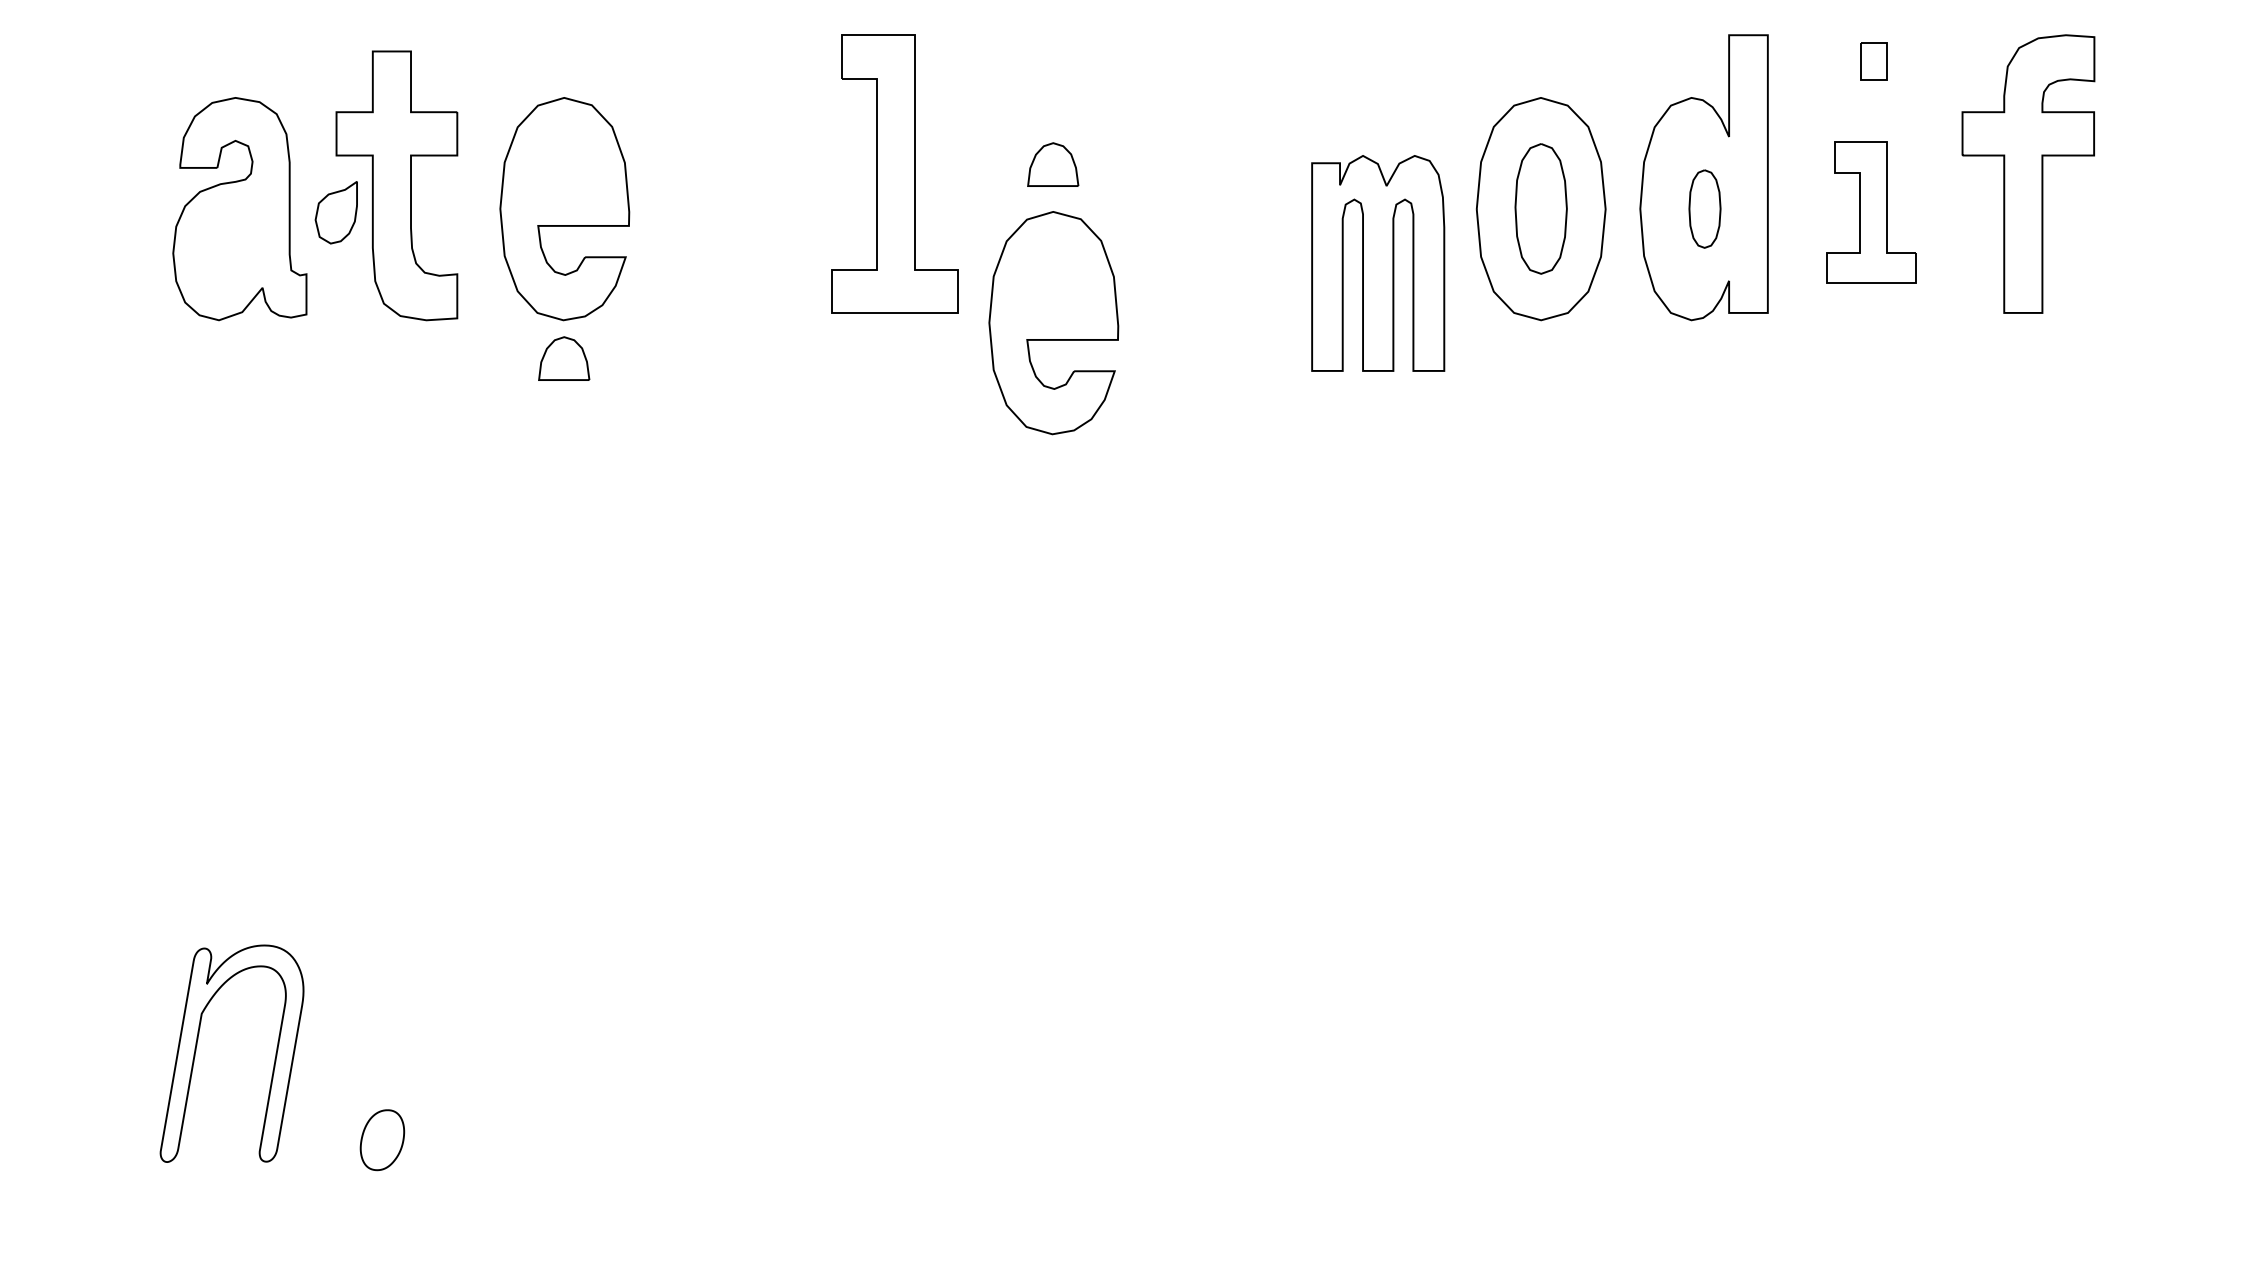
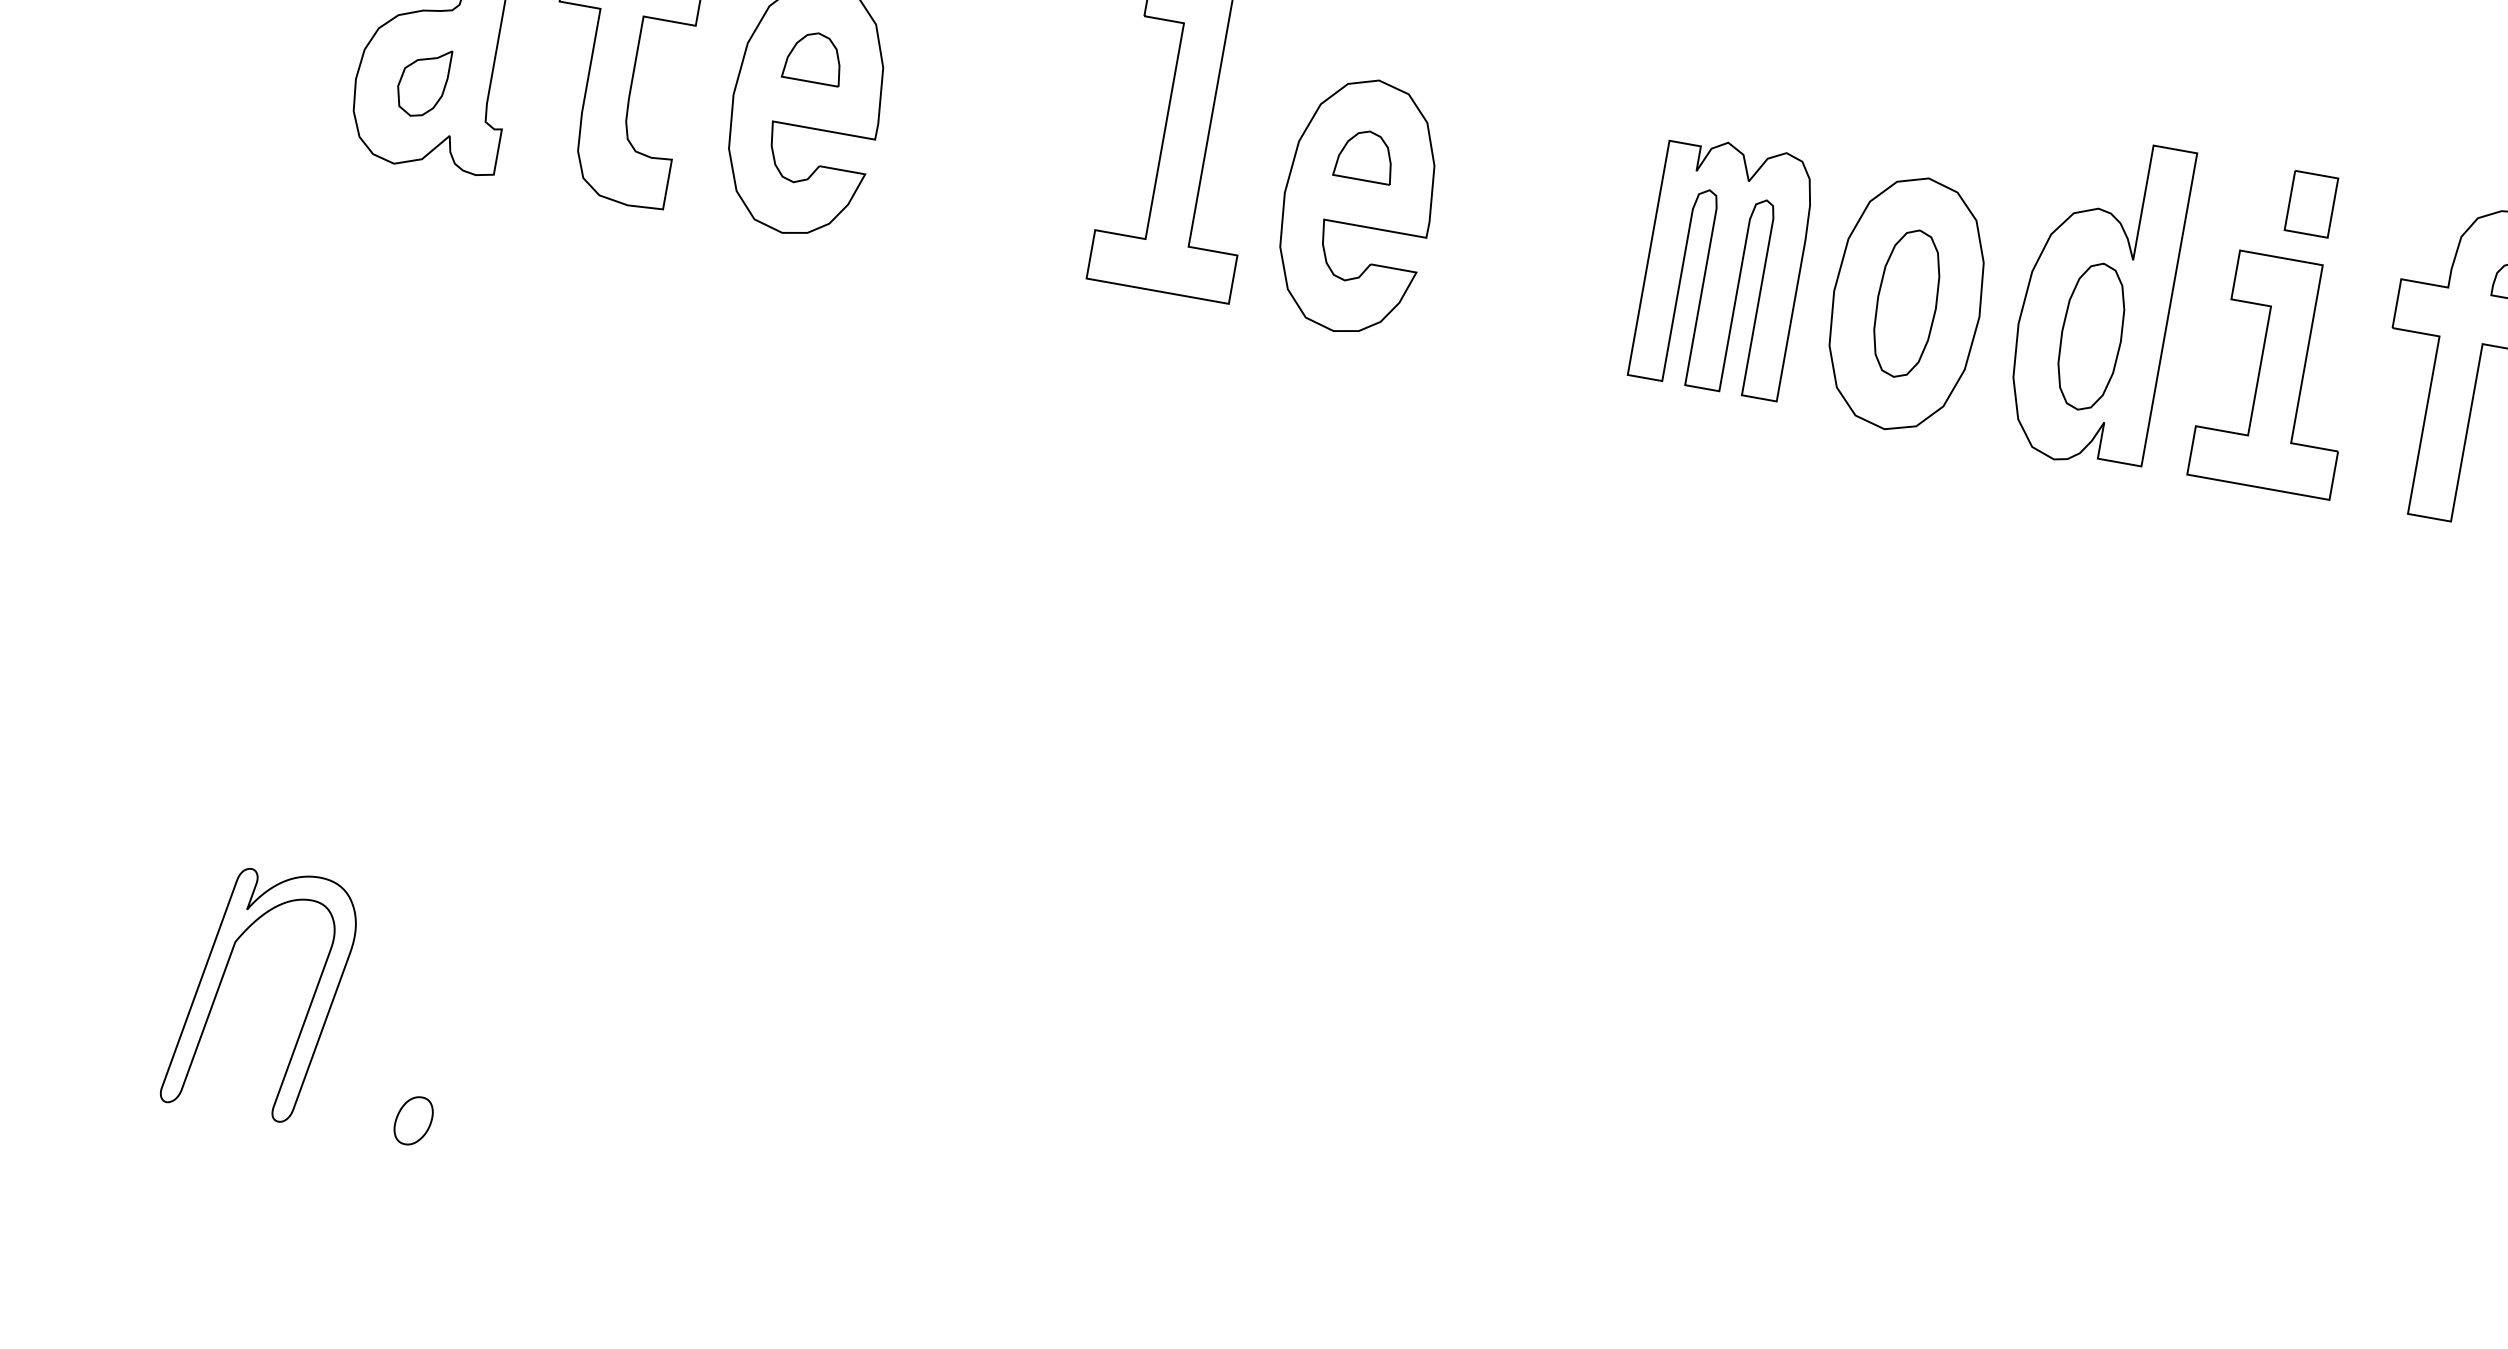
part: (1873, 61) -> (2311, 204), size x1.43
part: (1704, 208) -> (2091, 335), size x1.67
part: (335, 212) -> (422, 81), moved
part: (1871, 212) -> (2278, 374), size x1.43
part: (1378, 263) -> (1724, 267), moved
part: (1053, 323) -> (1357, 206), moved
part: (564, 358) -> (814, 57), moved
part: (382, 1140) -> (413, 1121), size x0.71

